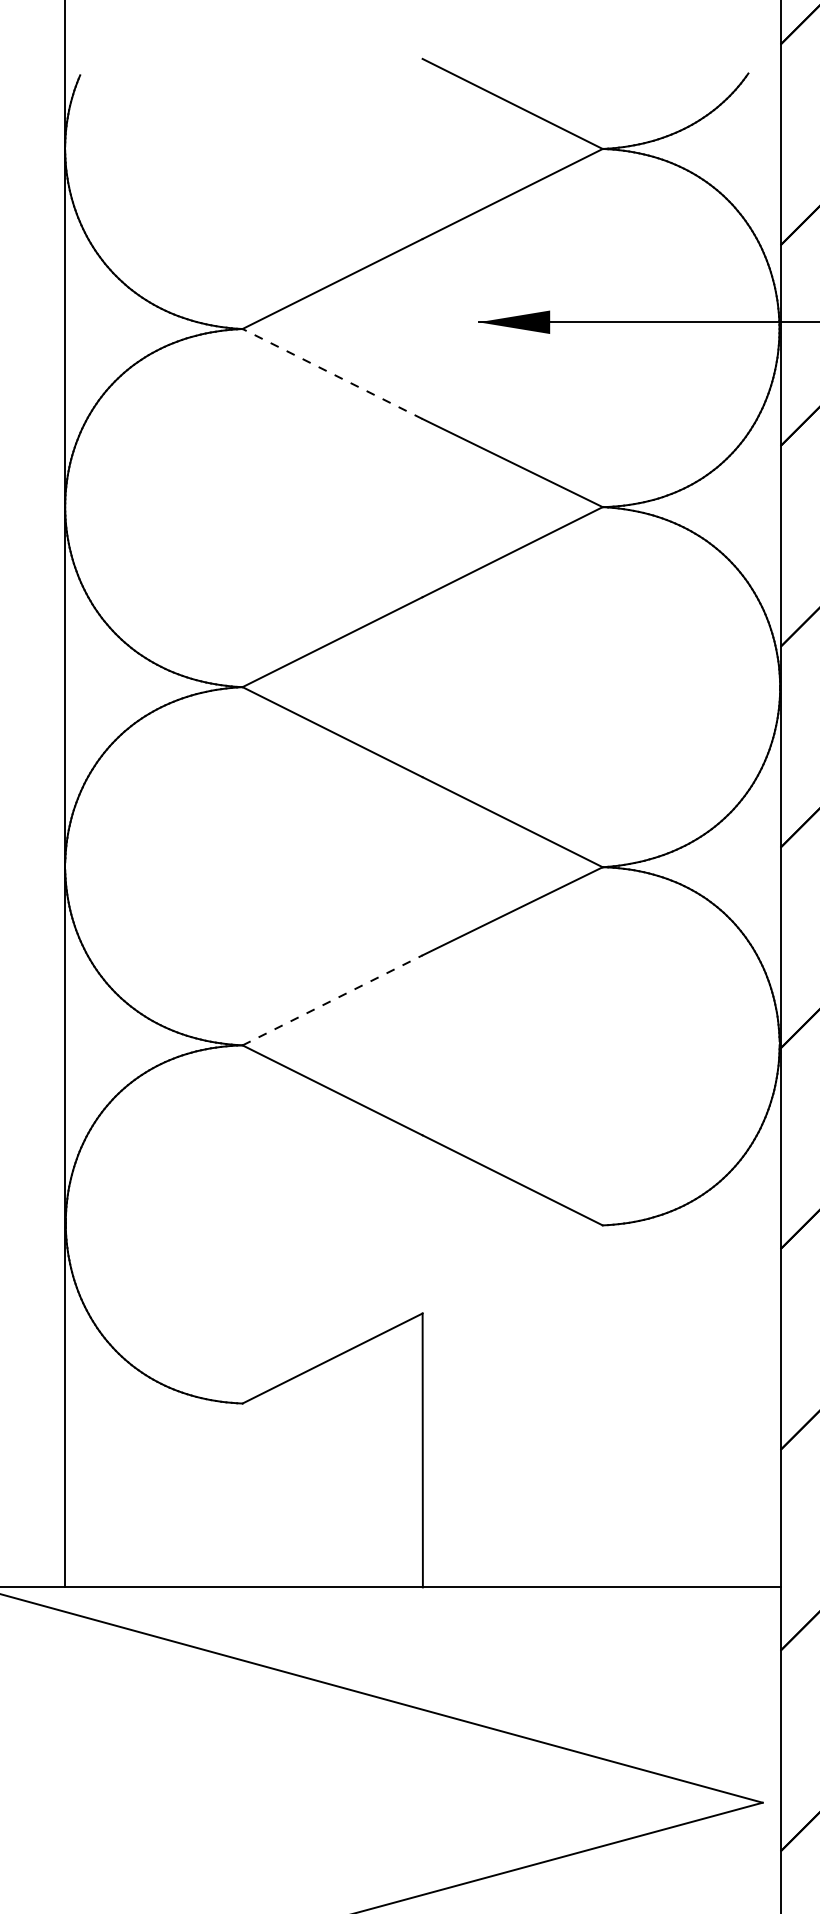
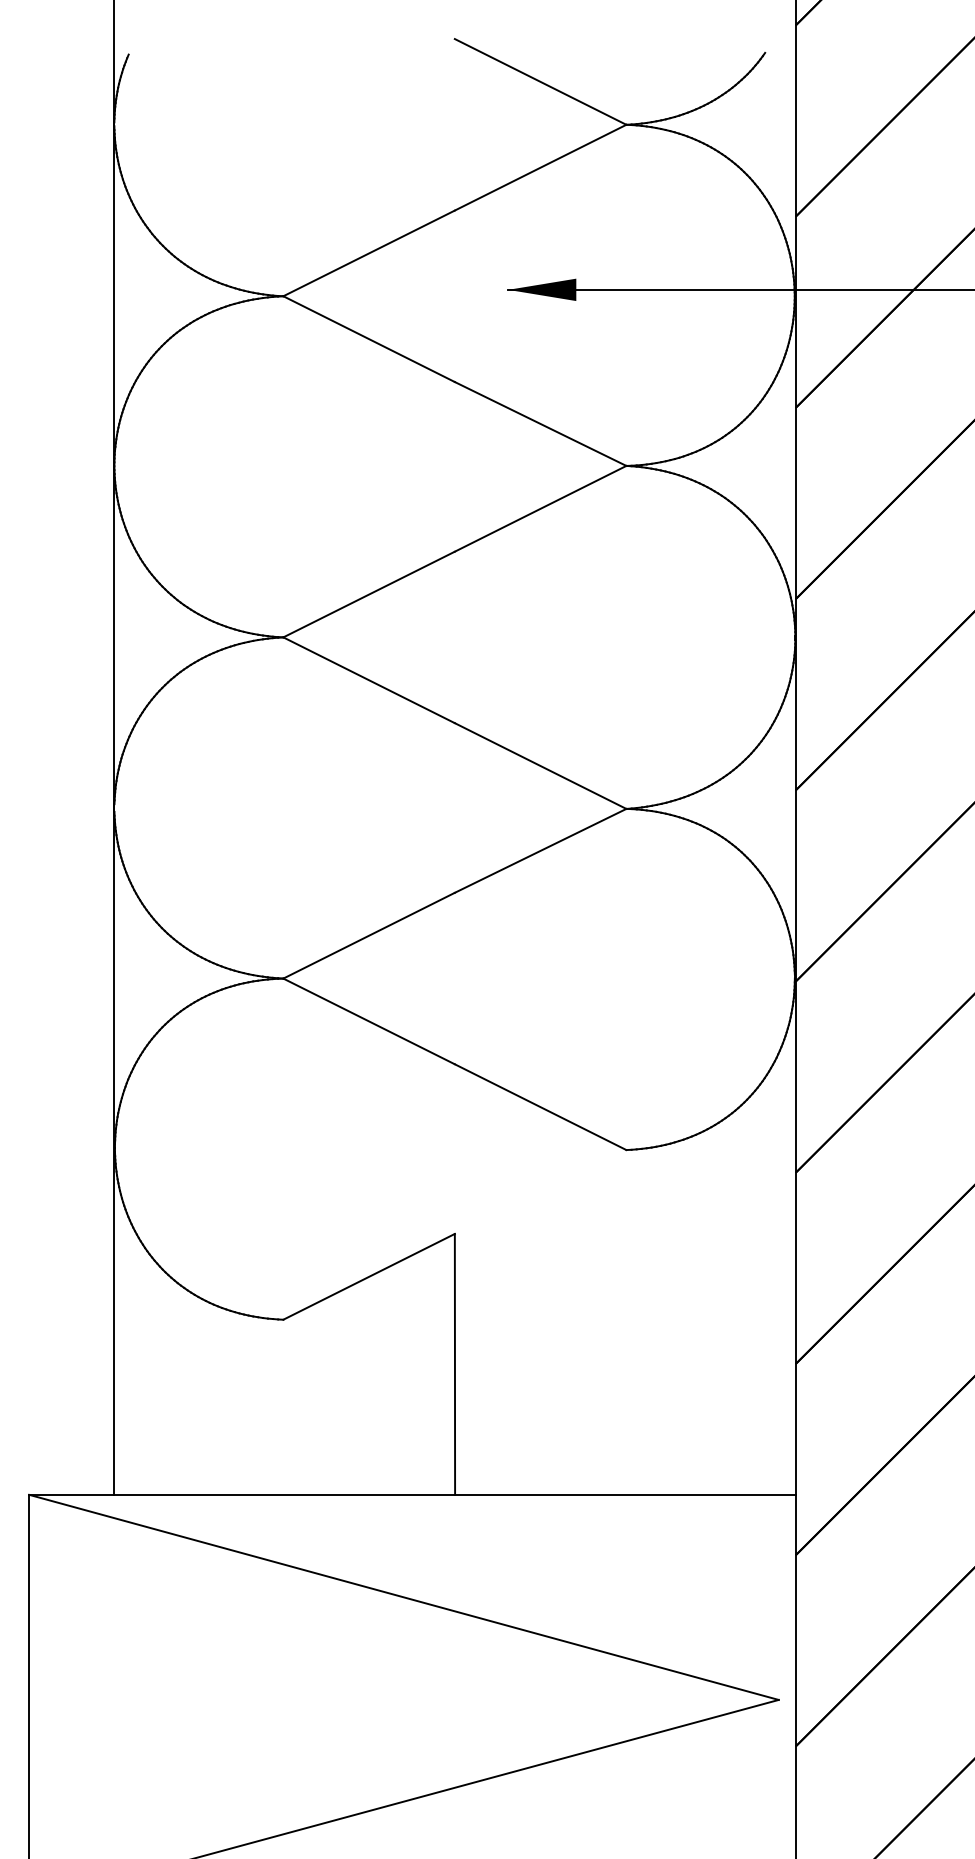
line: (333, 374) -> (369, 339), dashed -> solid
line: (333, 1000) -> (369, 935), dashed -> solid

